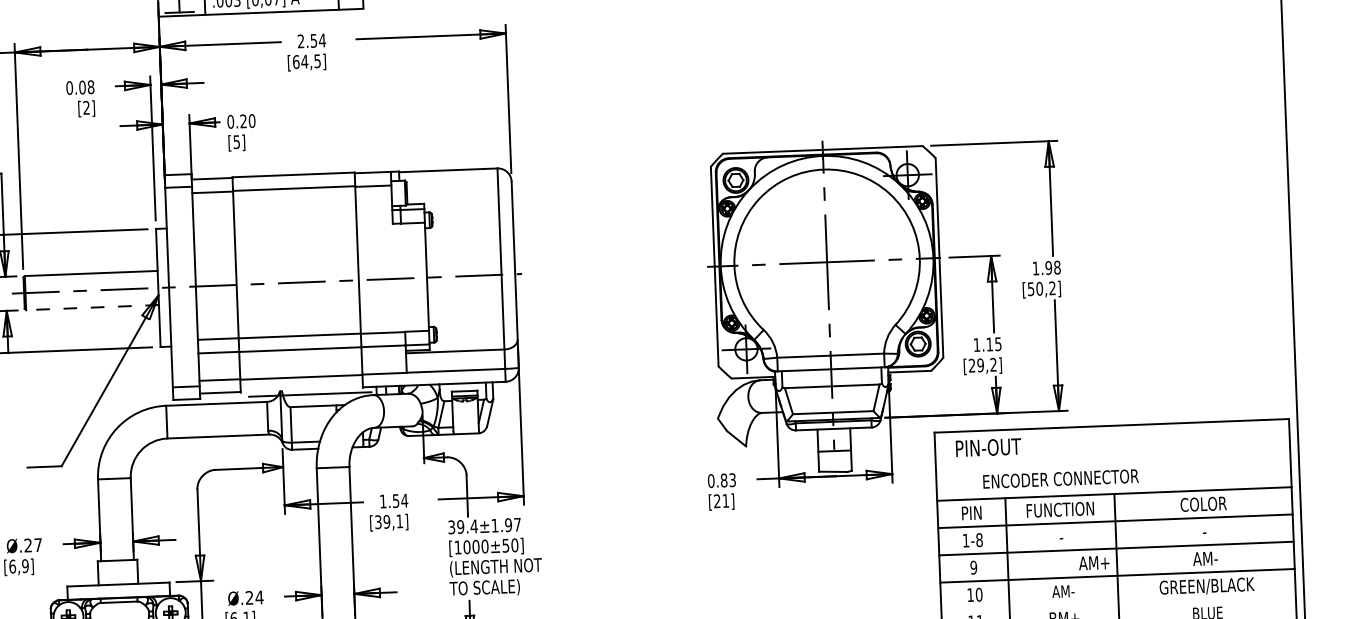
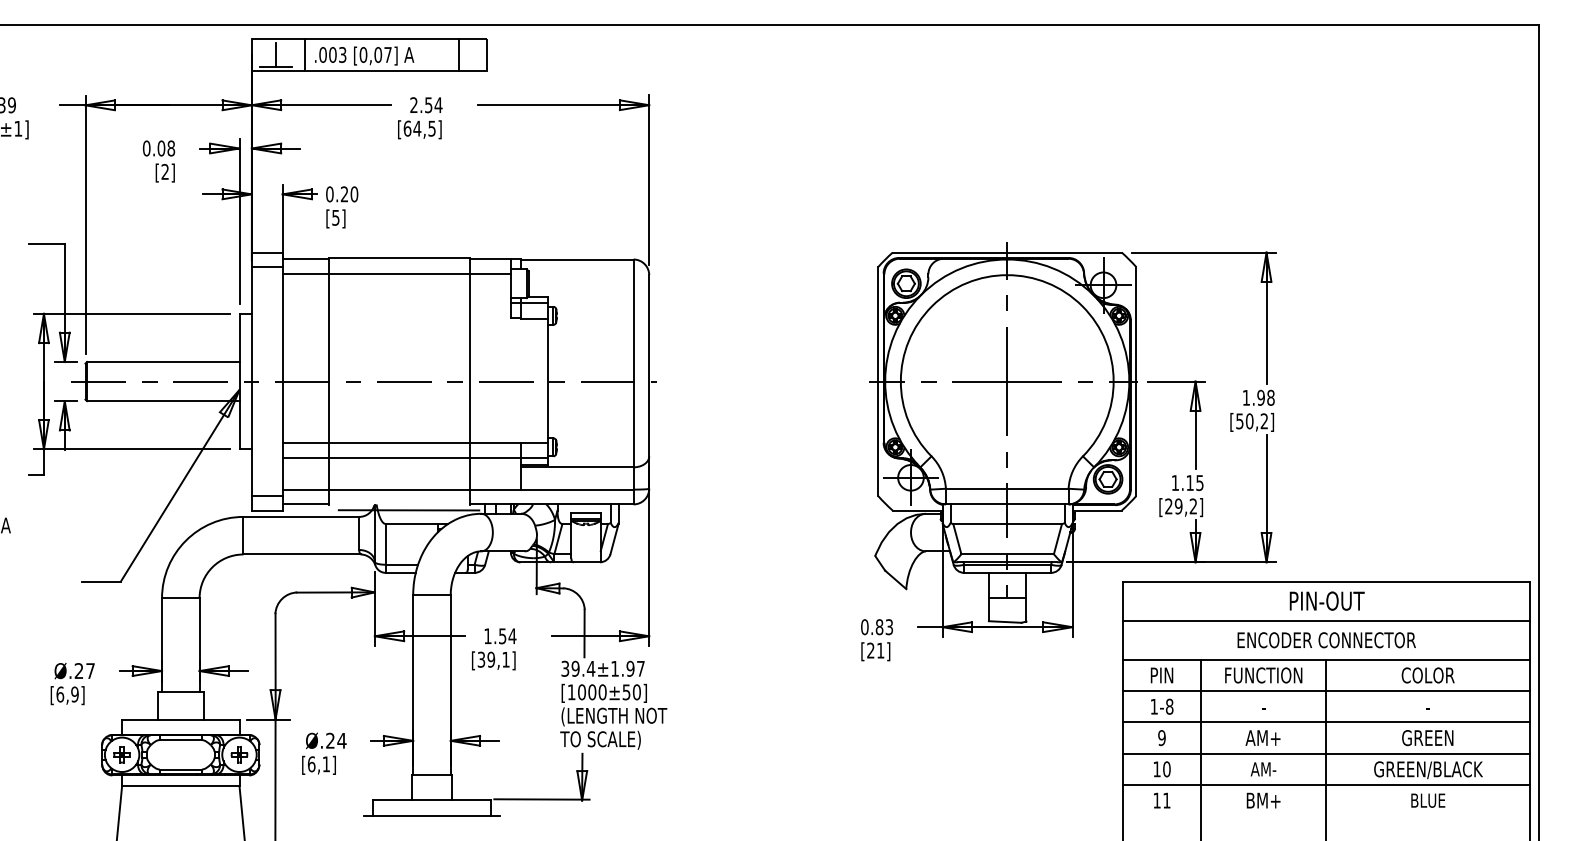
line: (91, 307) -> (162, 401), dashed -> solid
text: (987, 447) -> (1326, 600), moved
line: (1112, 459) -> (1325, 620), added
text: (1060, 479) -> (1326, 640), moved
text: (1205, 559) -> (1427, 738), AM- -> GREEN
text: (1093, 562) -> (1262, 737), moved
line: (1117, 603) -> (1325, 785), added

